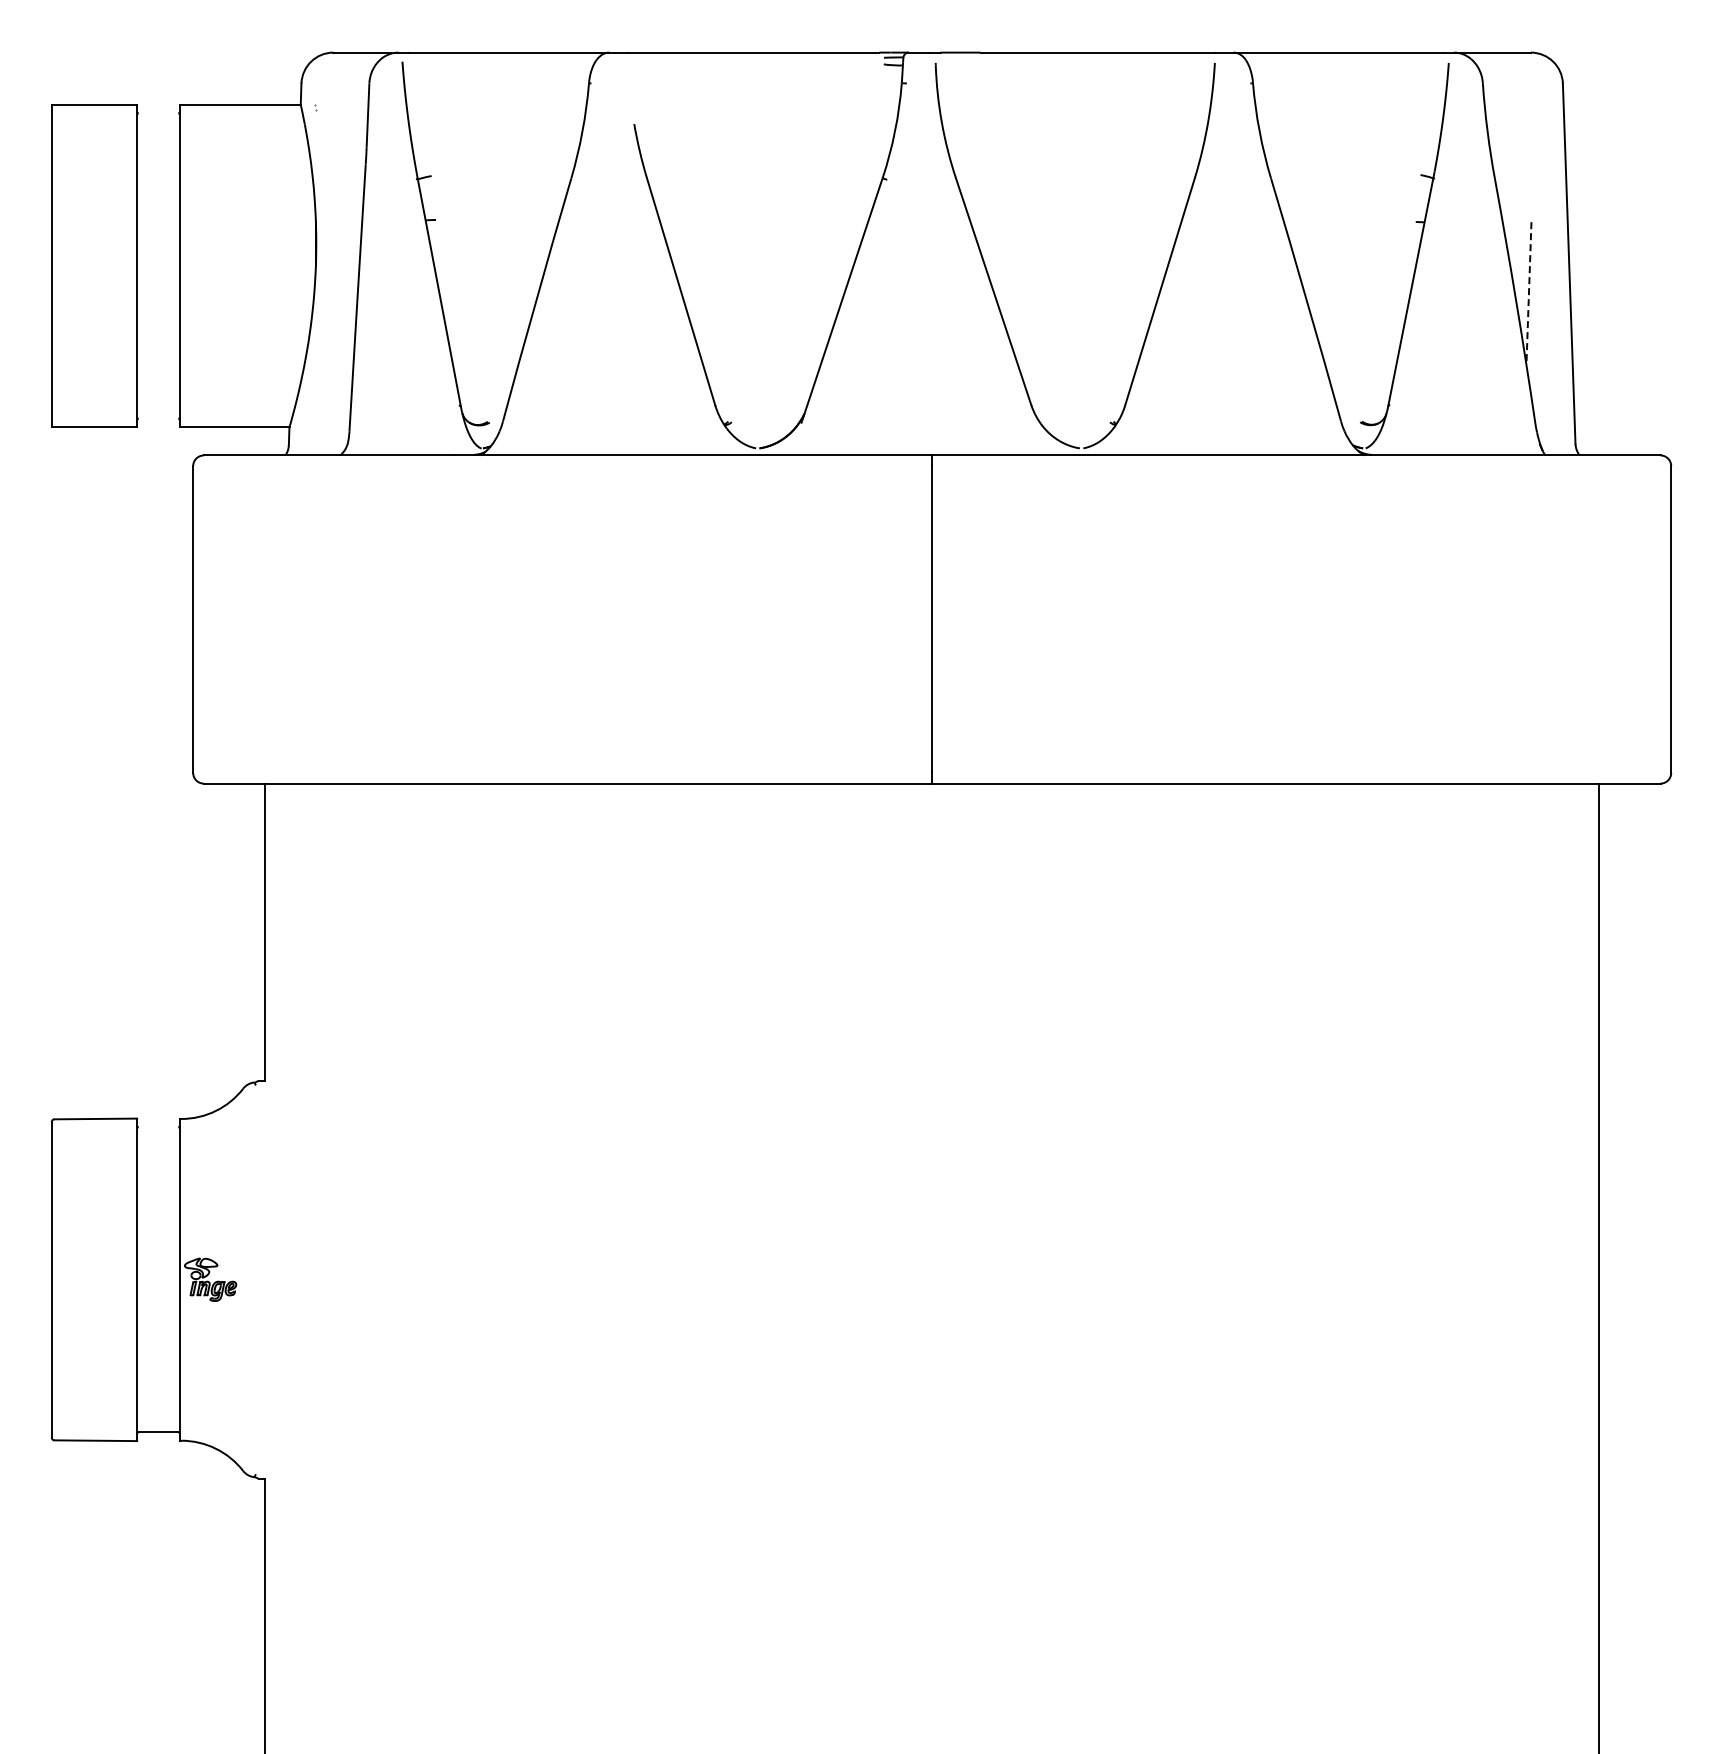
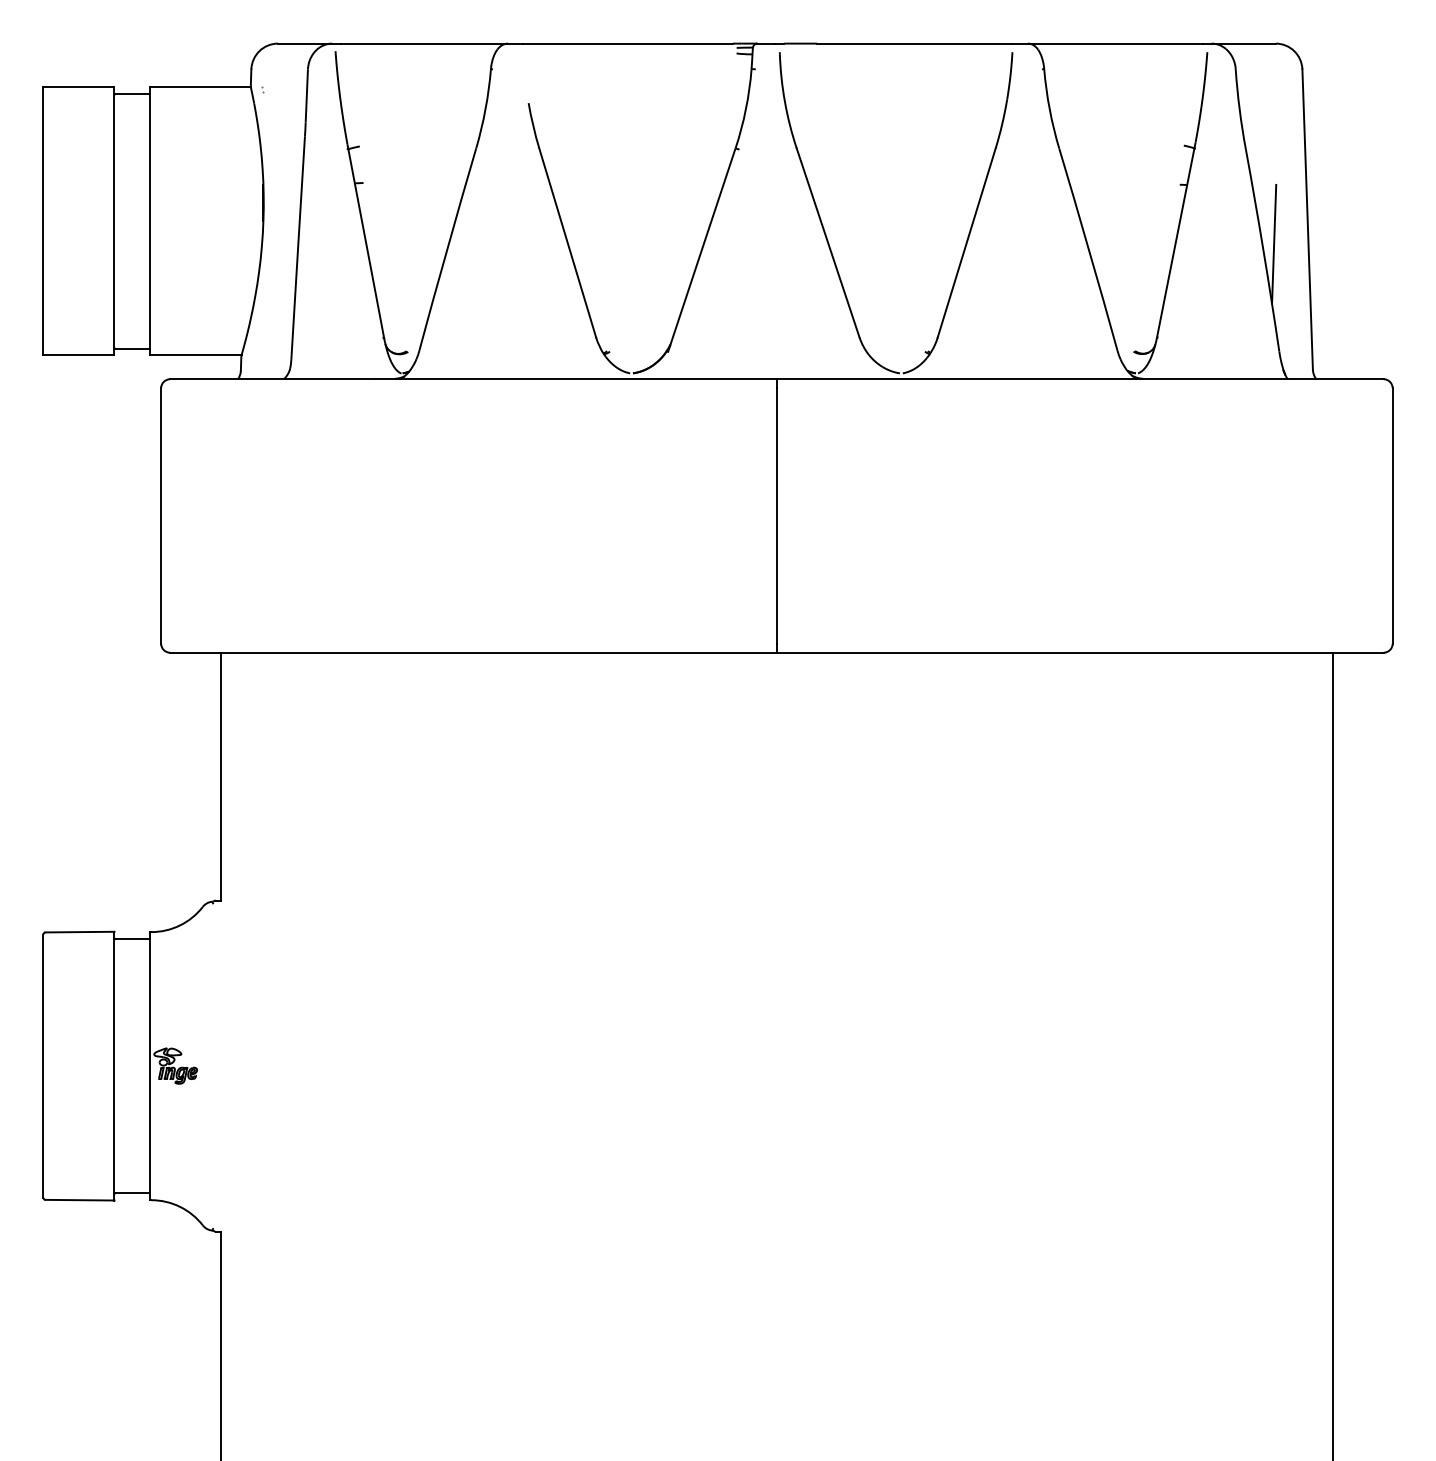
line: (158, 113) -> (132, 94), added
line: (1528, 293) -> (1273, 244), dashed -> solid
line: (158, 418) -> (132, 348), added
line: (158, 1127) -> (132, 939), added

